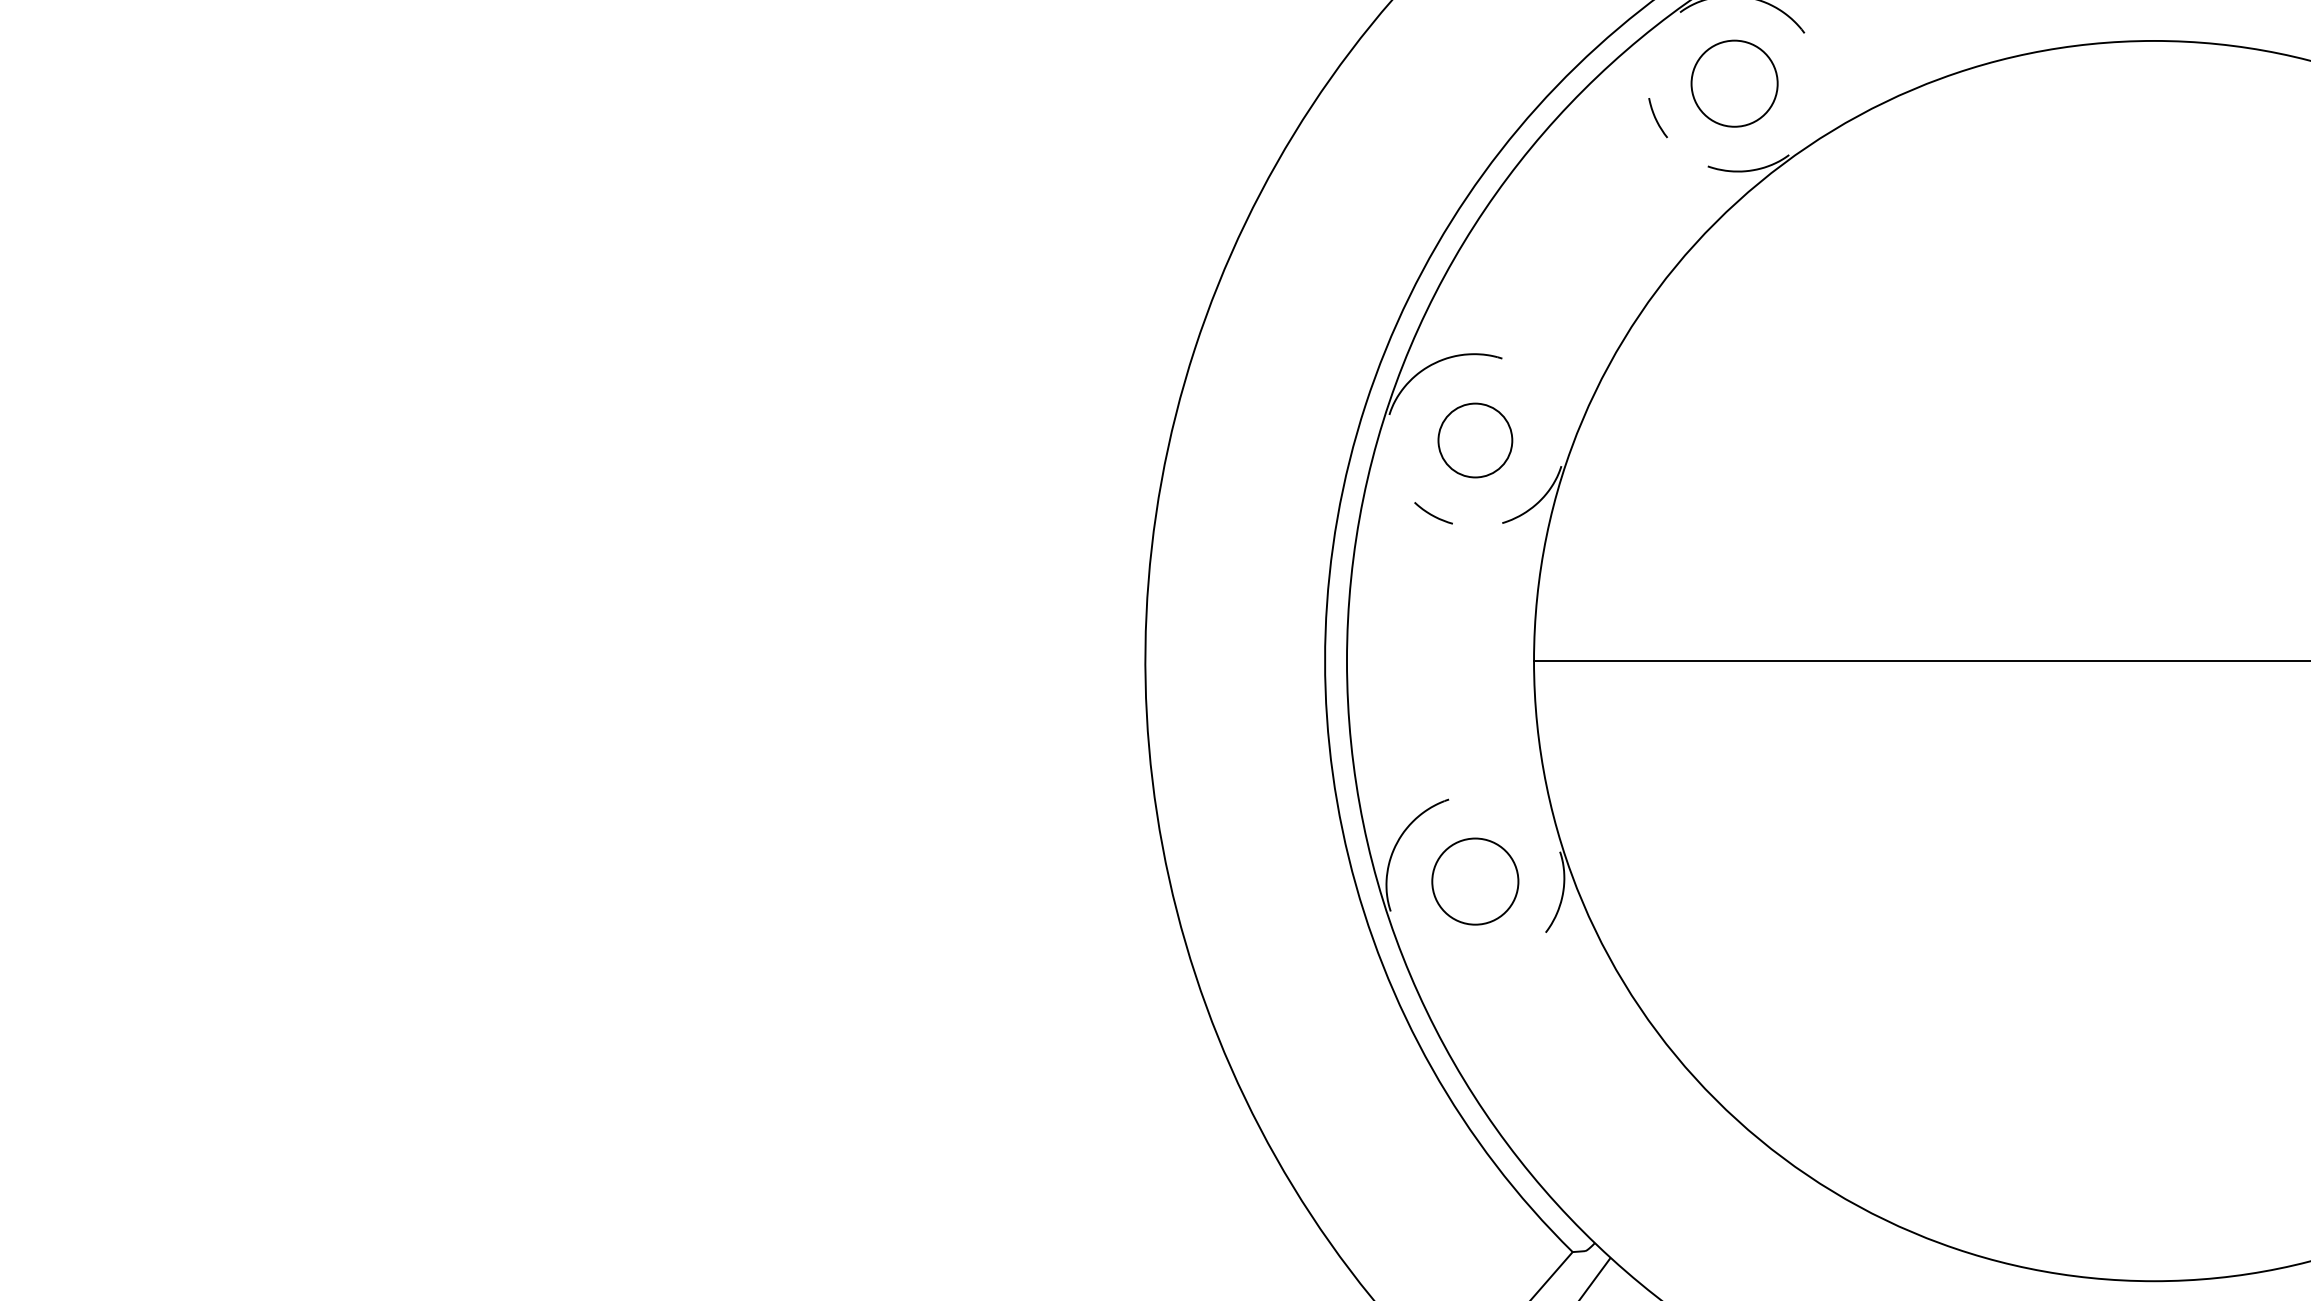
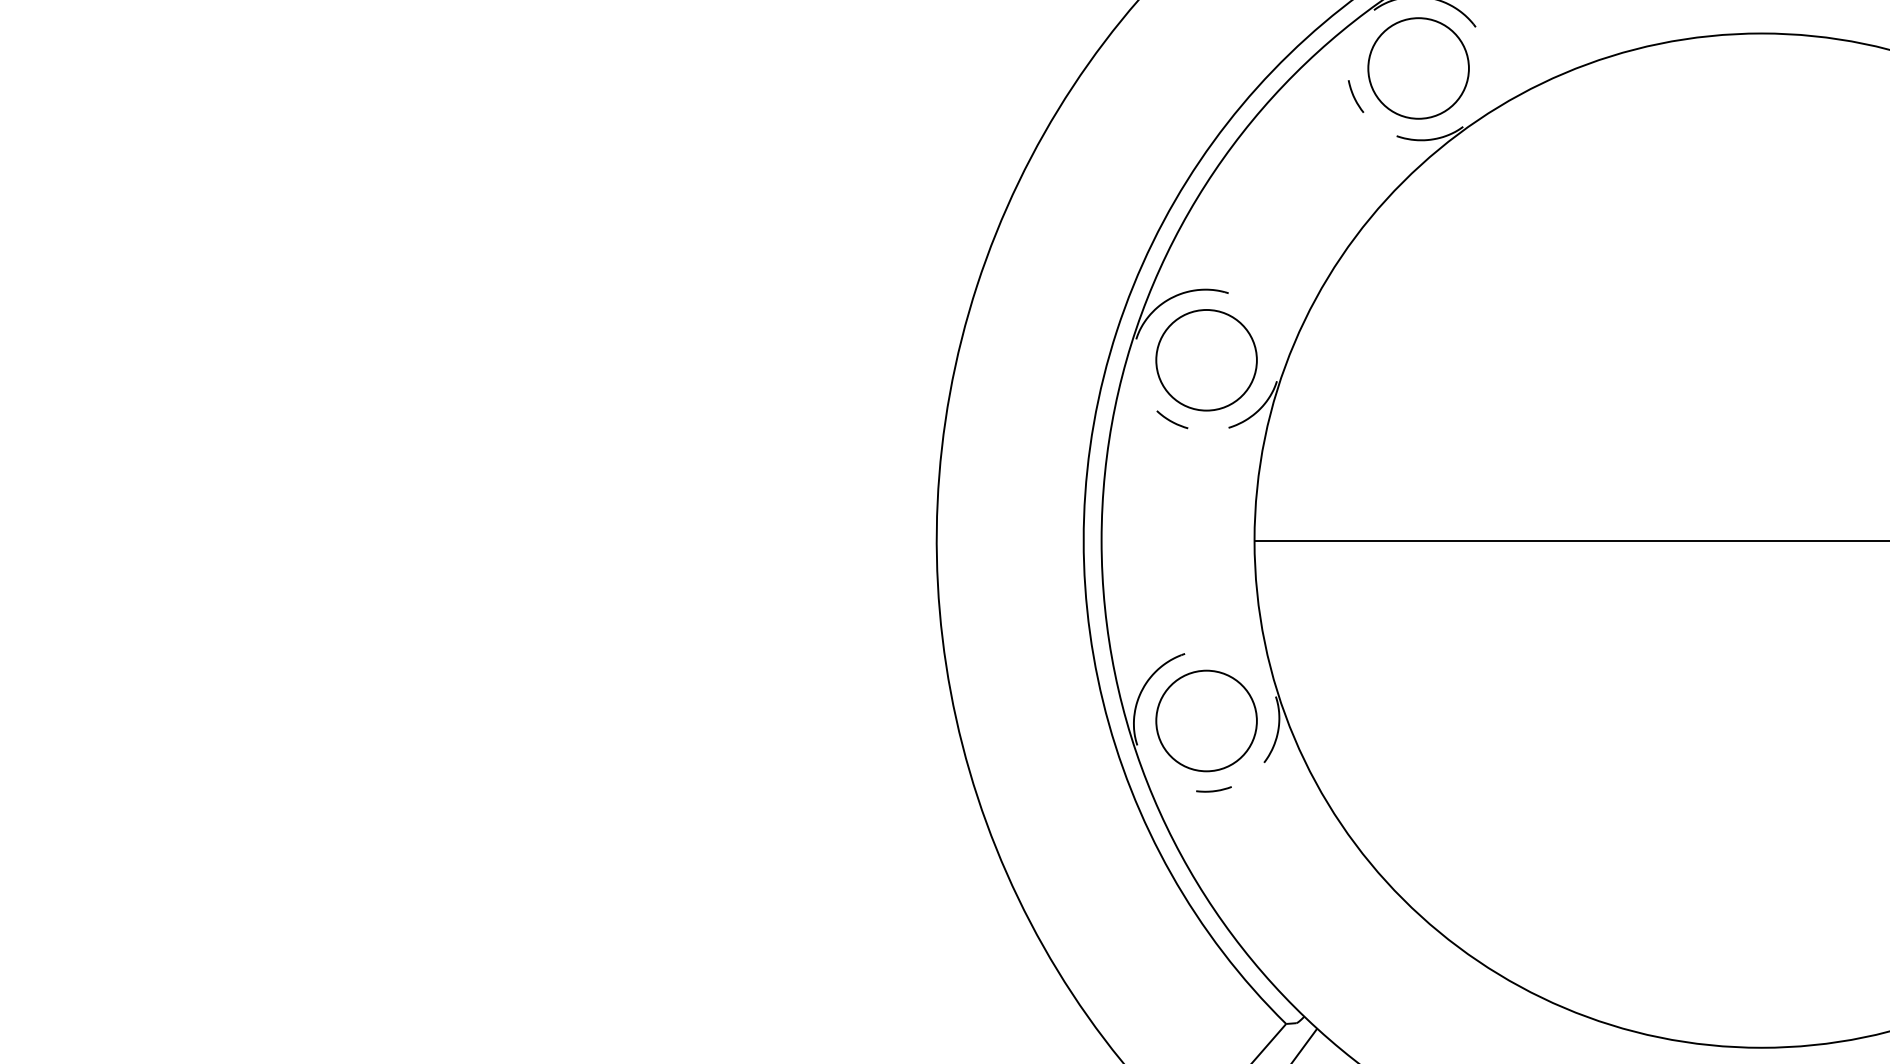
circle: (1734, 83) -> (1418, 68), size x1.43
circle: (1475, 439) -> (1206, 359), size x1.67
circle: (1475, 880) -> (1206, 720), size x1.43
curve: (1483, 966) -> (1213, 790), added

